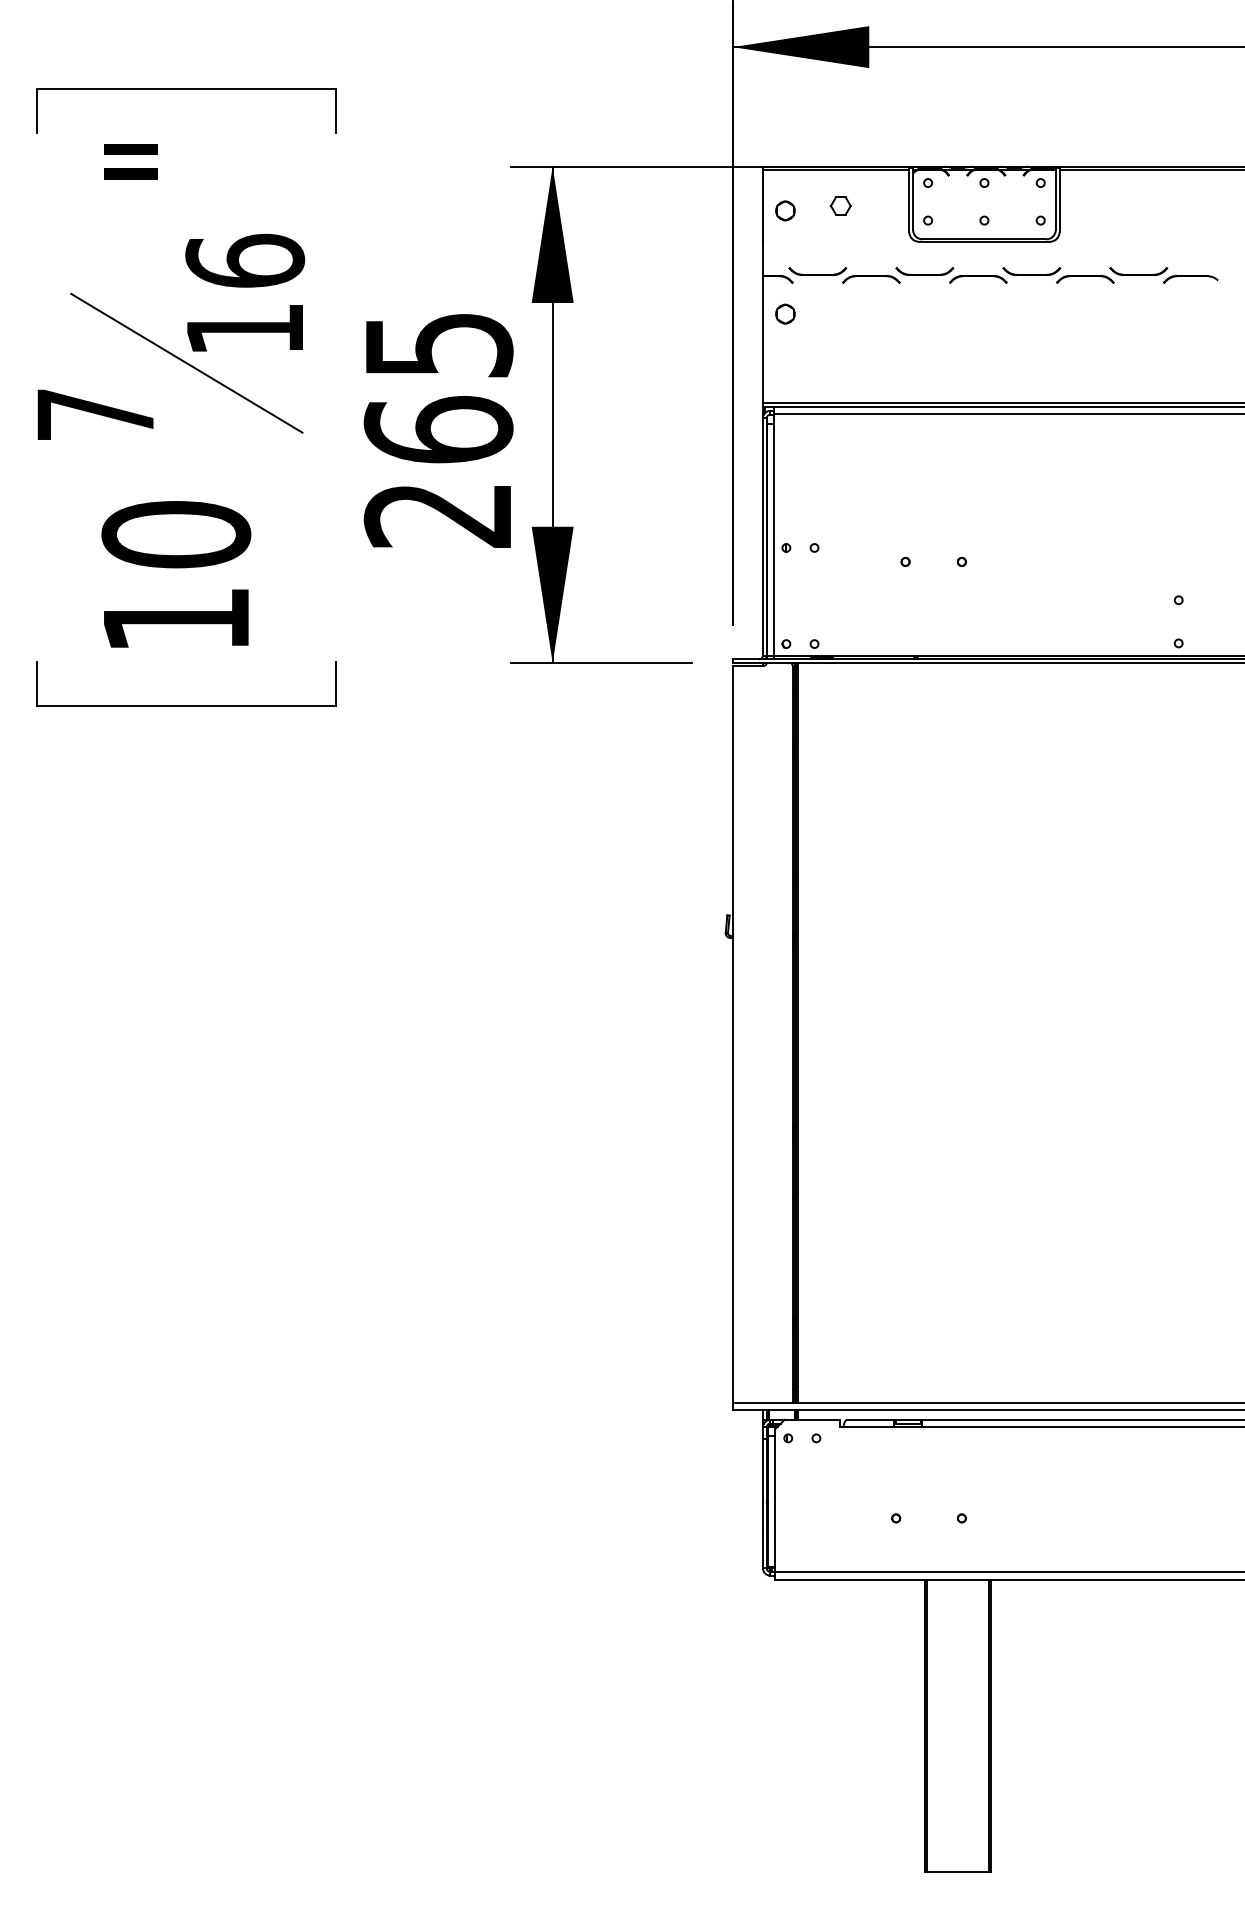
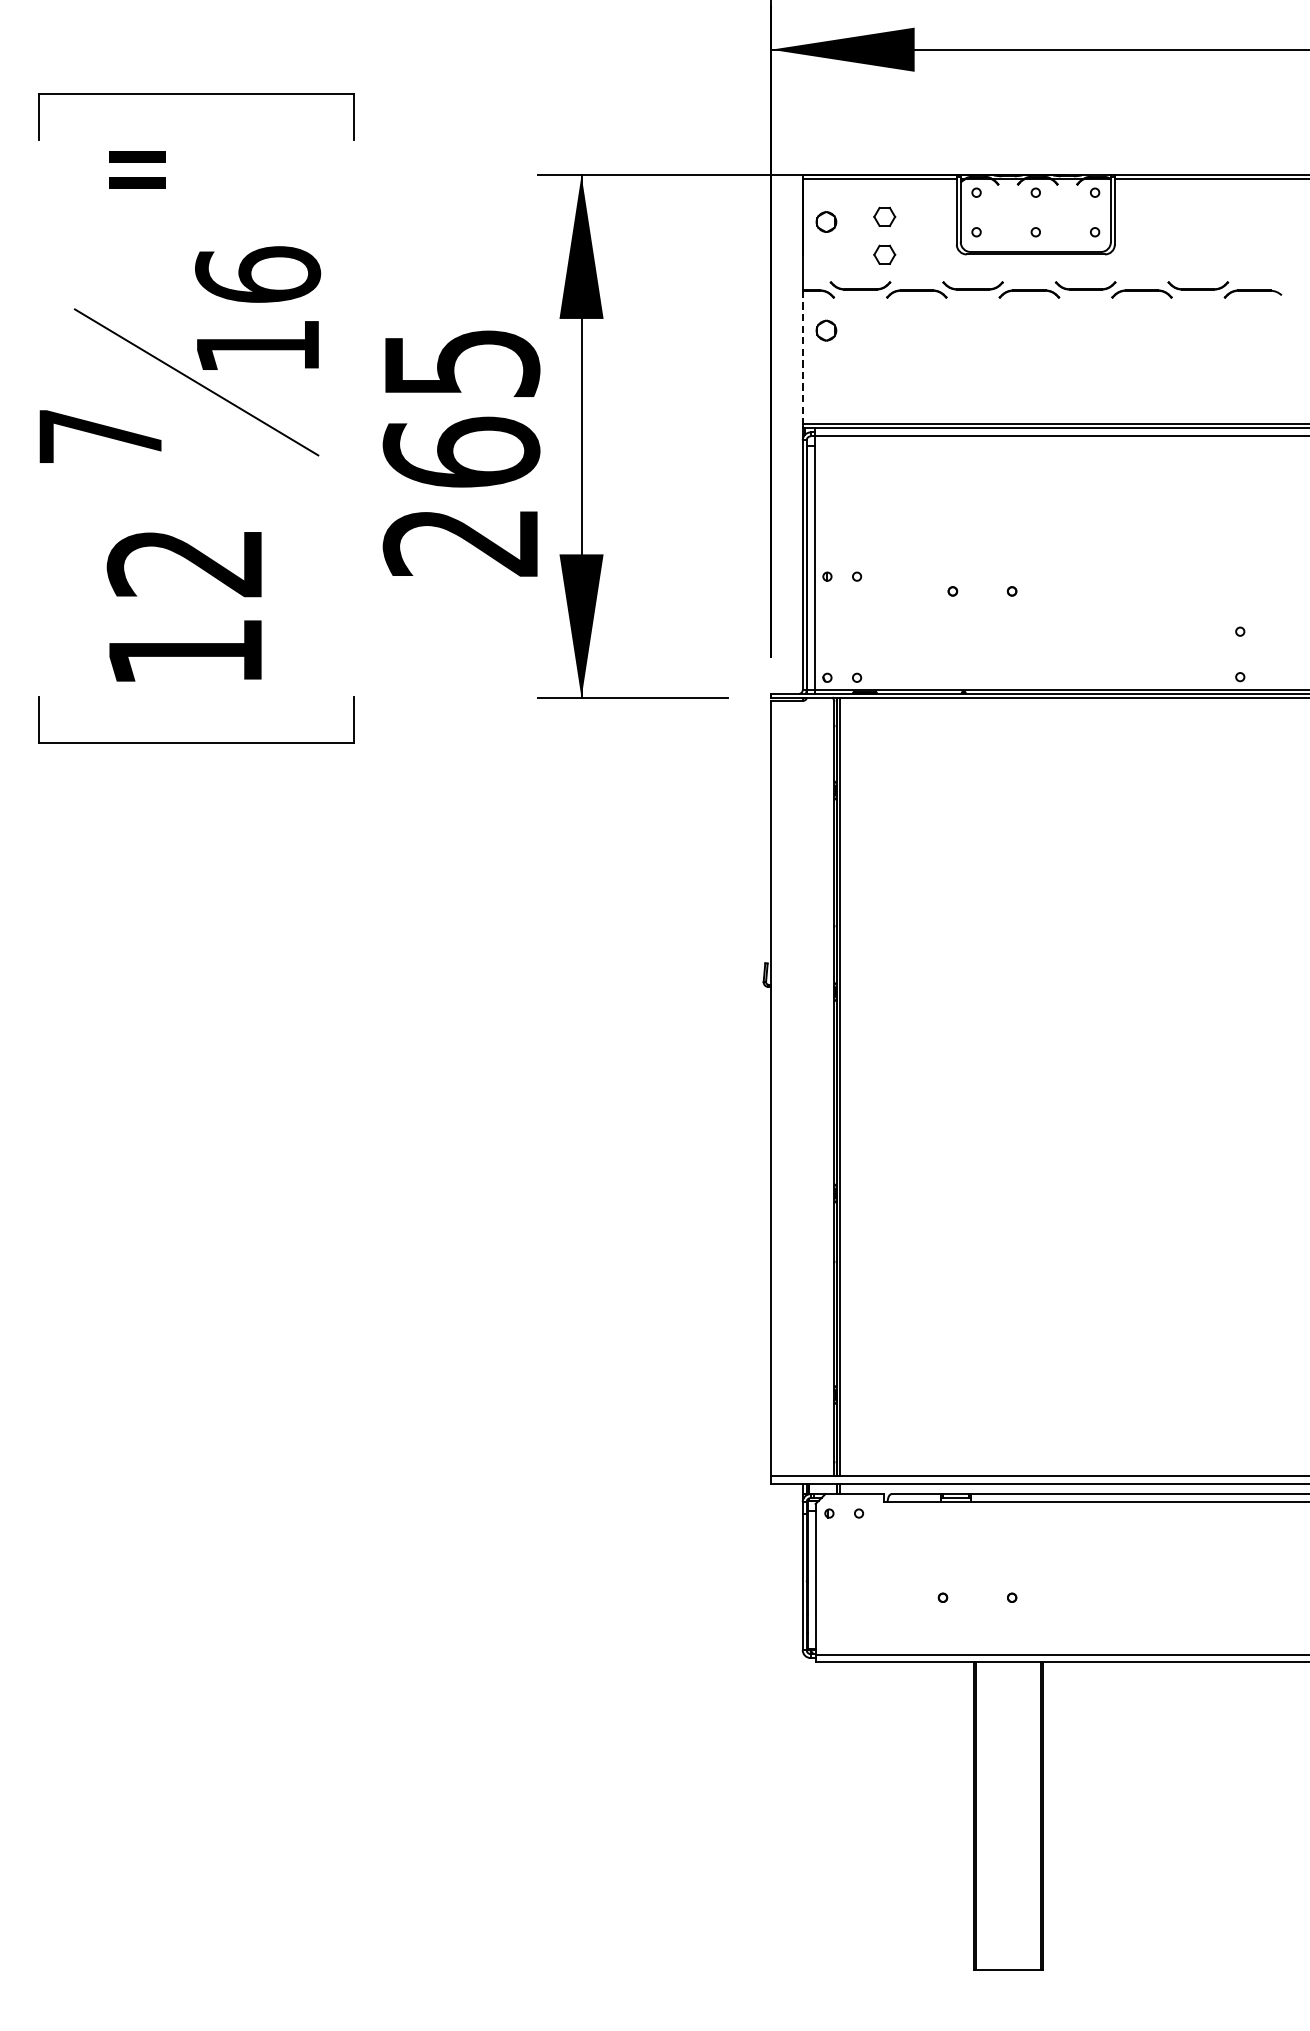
part: (840, 241) -> (884, 254), added
line: (762, 340) -> (802, 358), solid -> dashed
text: (176, 534) -> (185, 562), 10 -> 12

